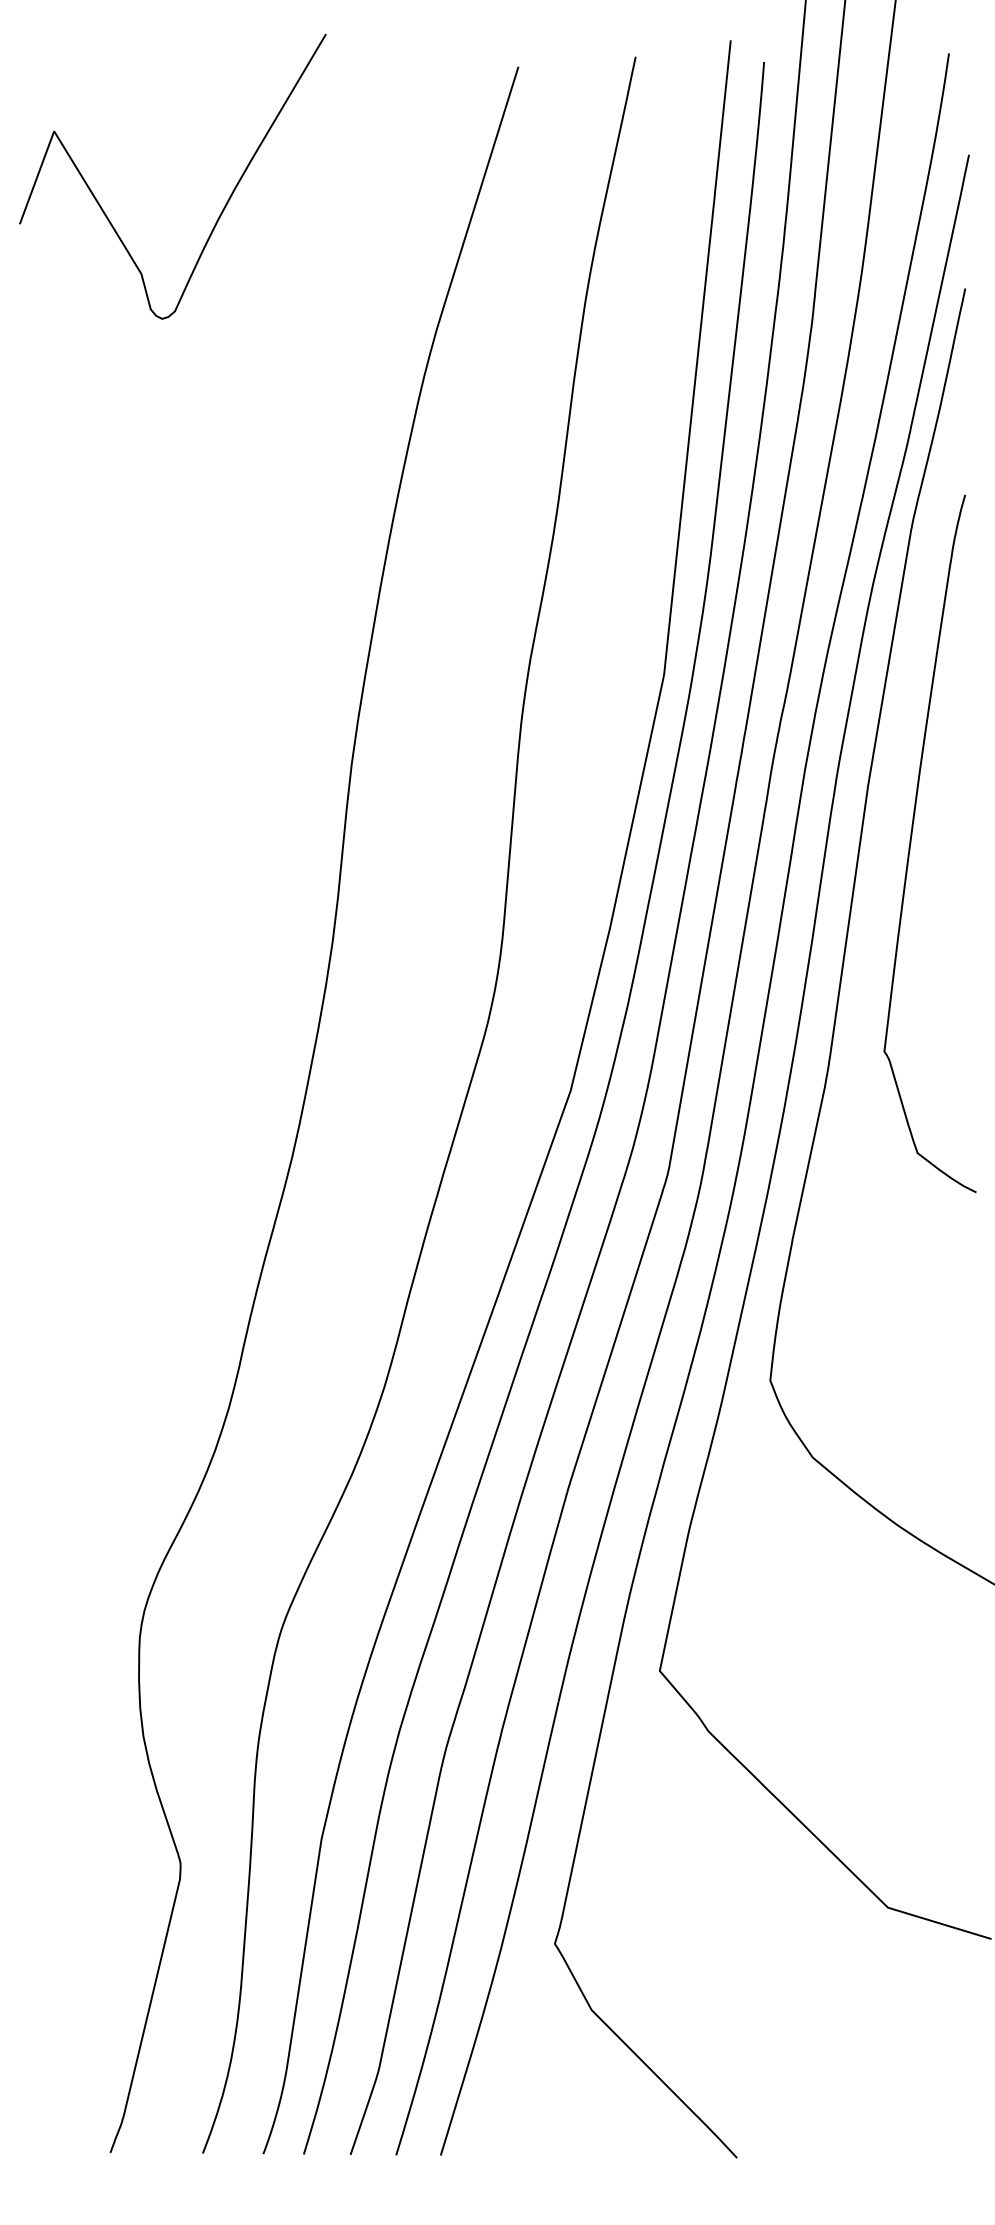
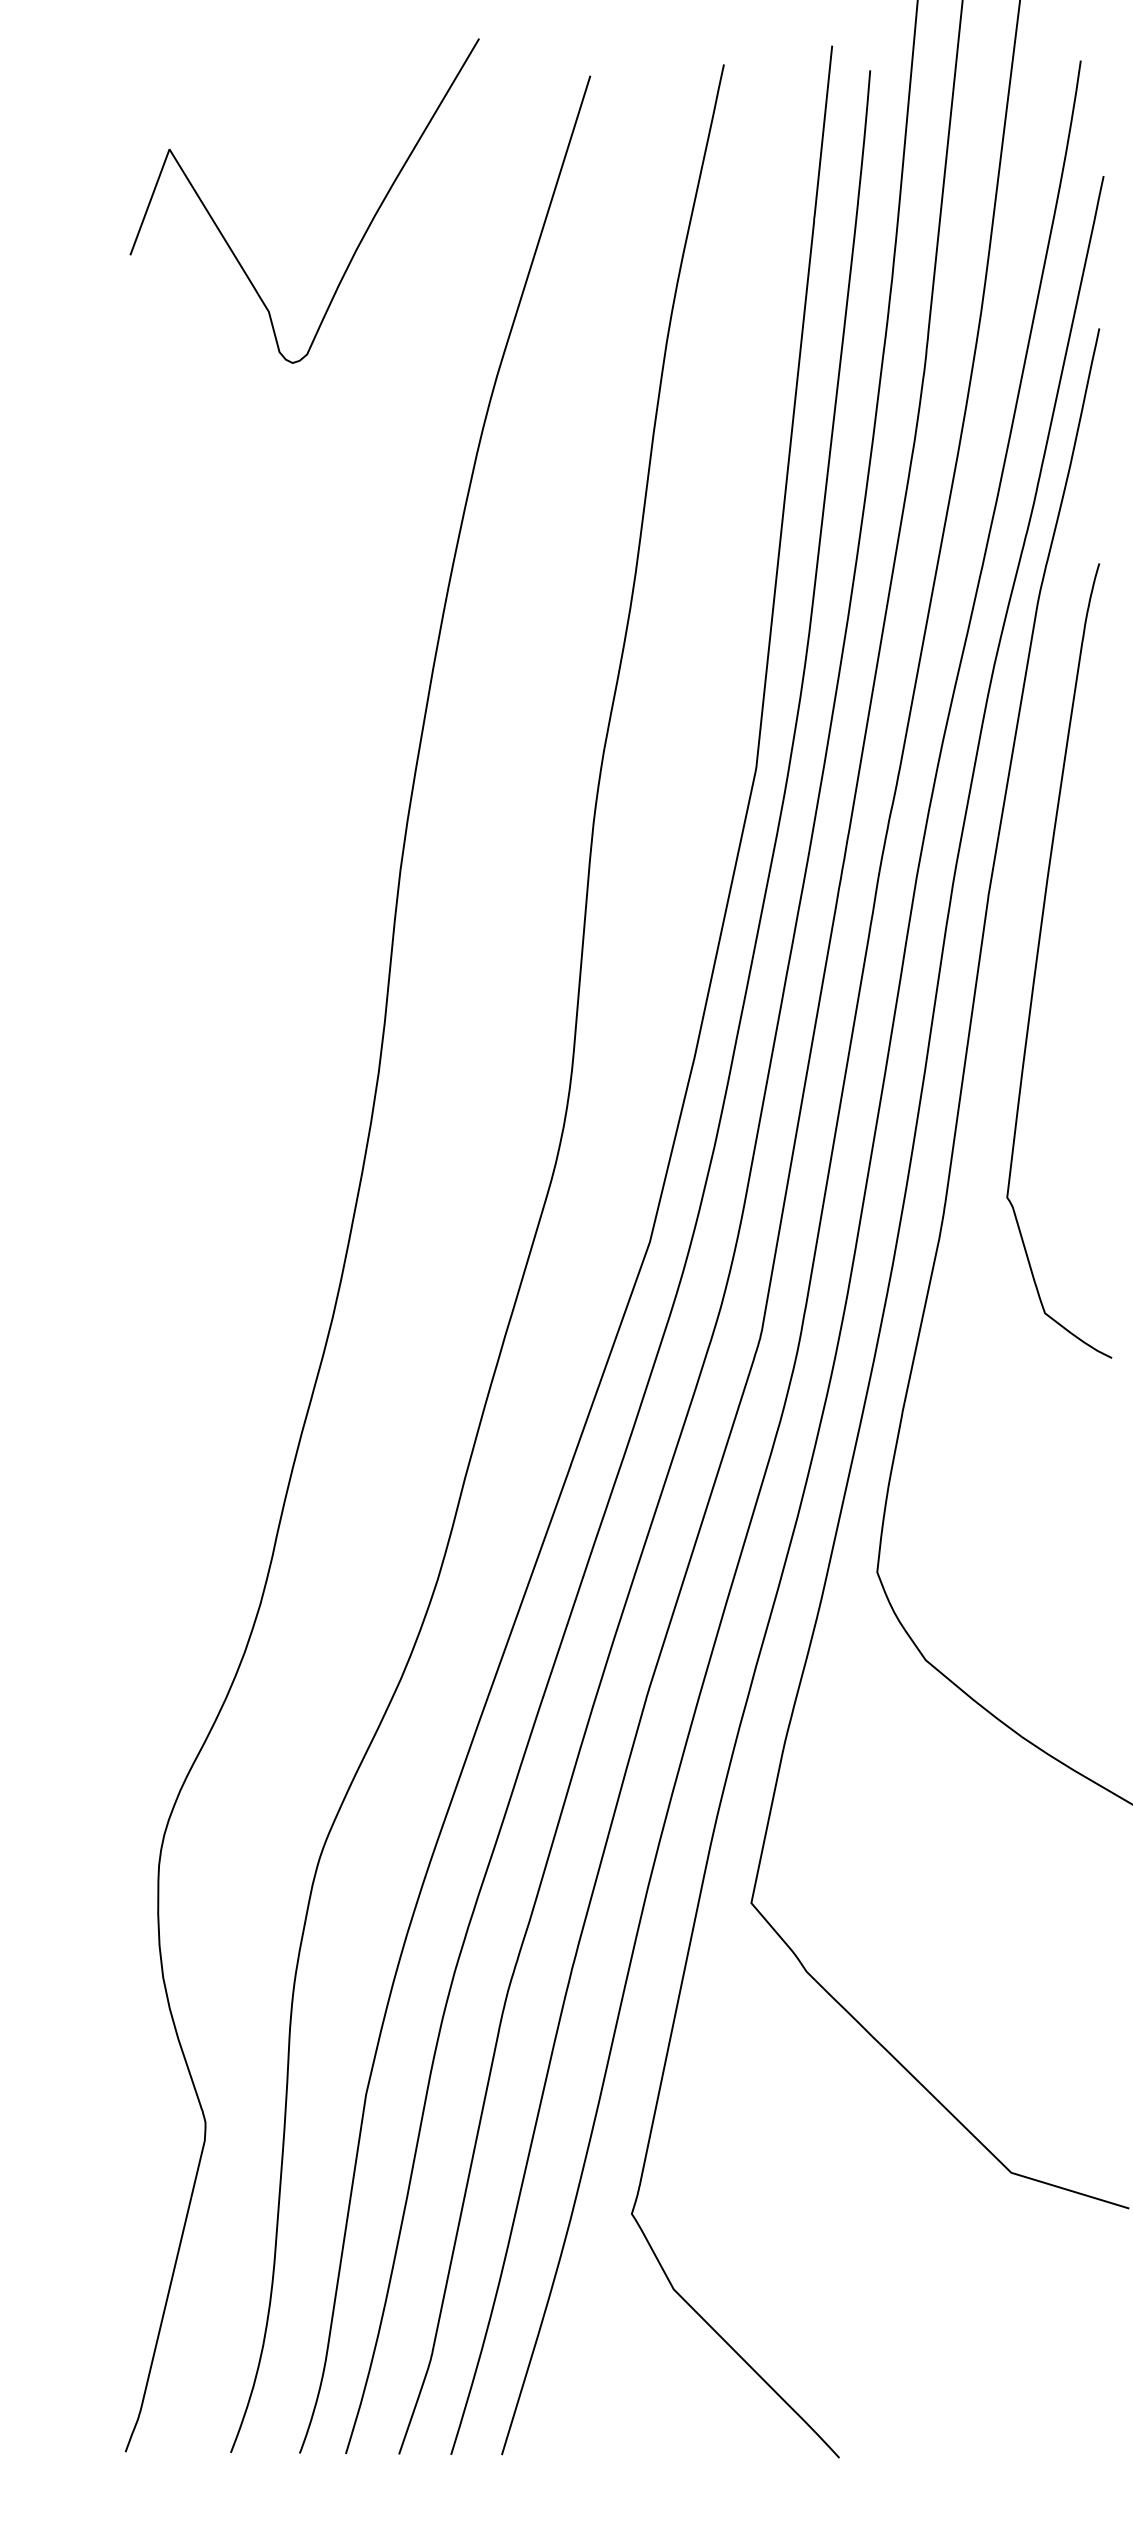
curve: (226, 202) -> (365, 230), moved

